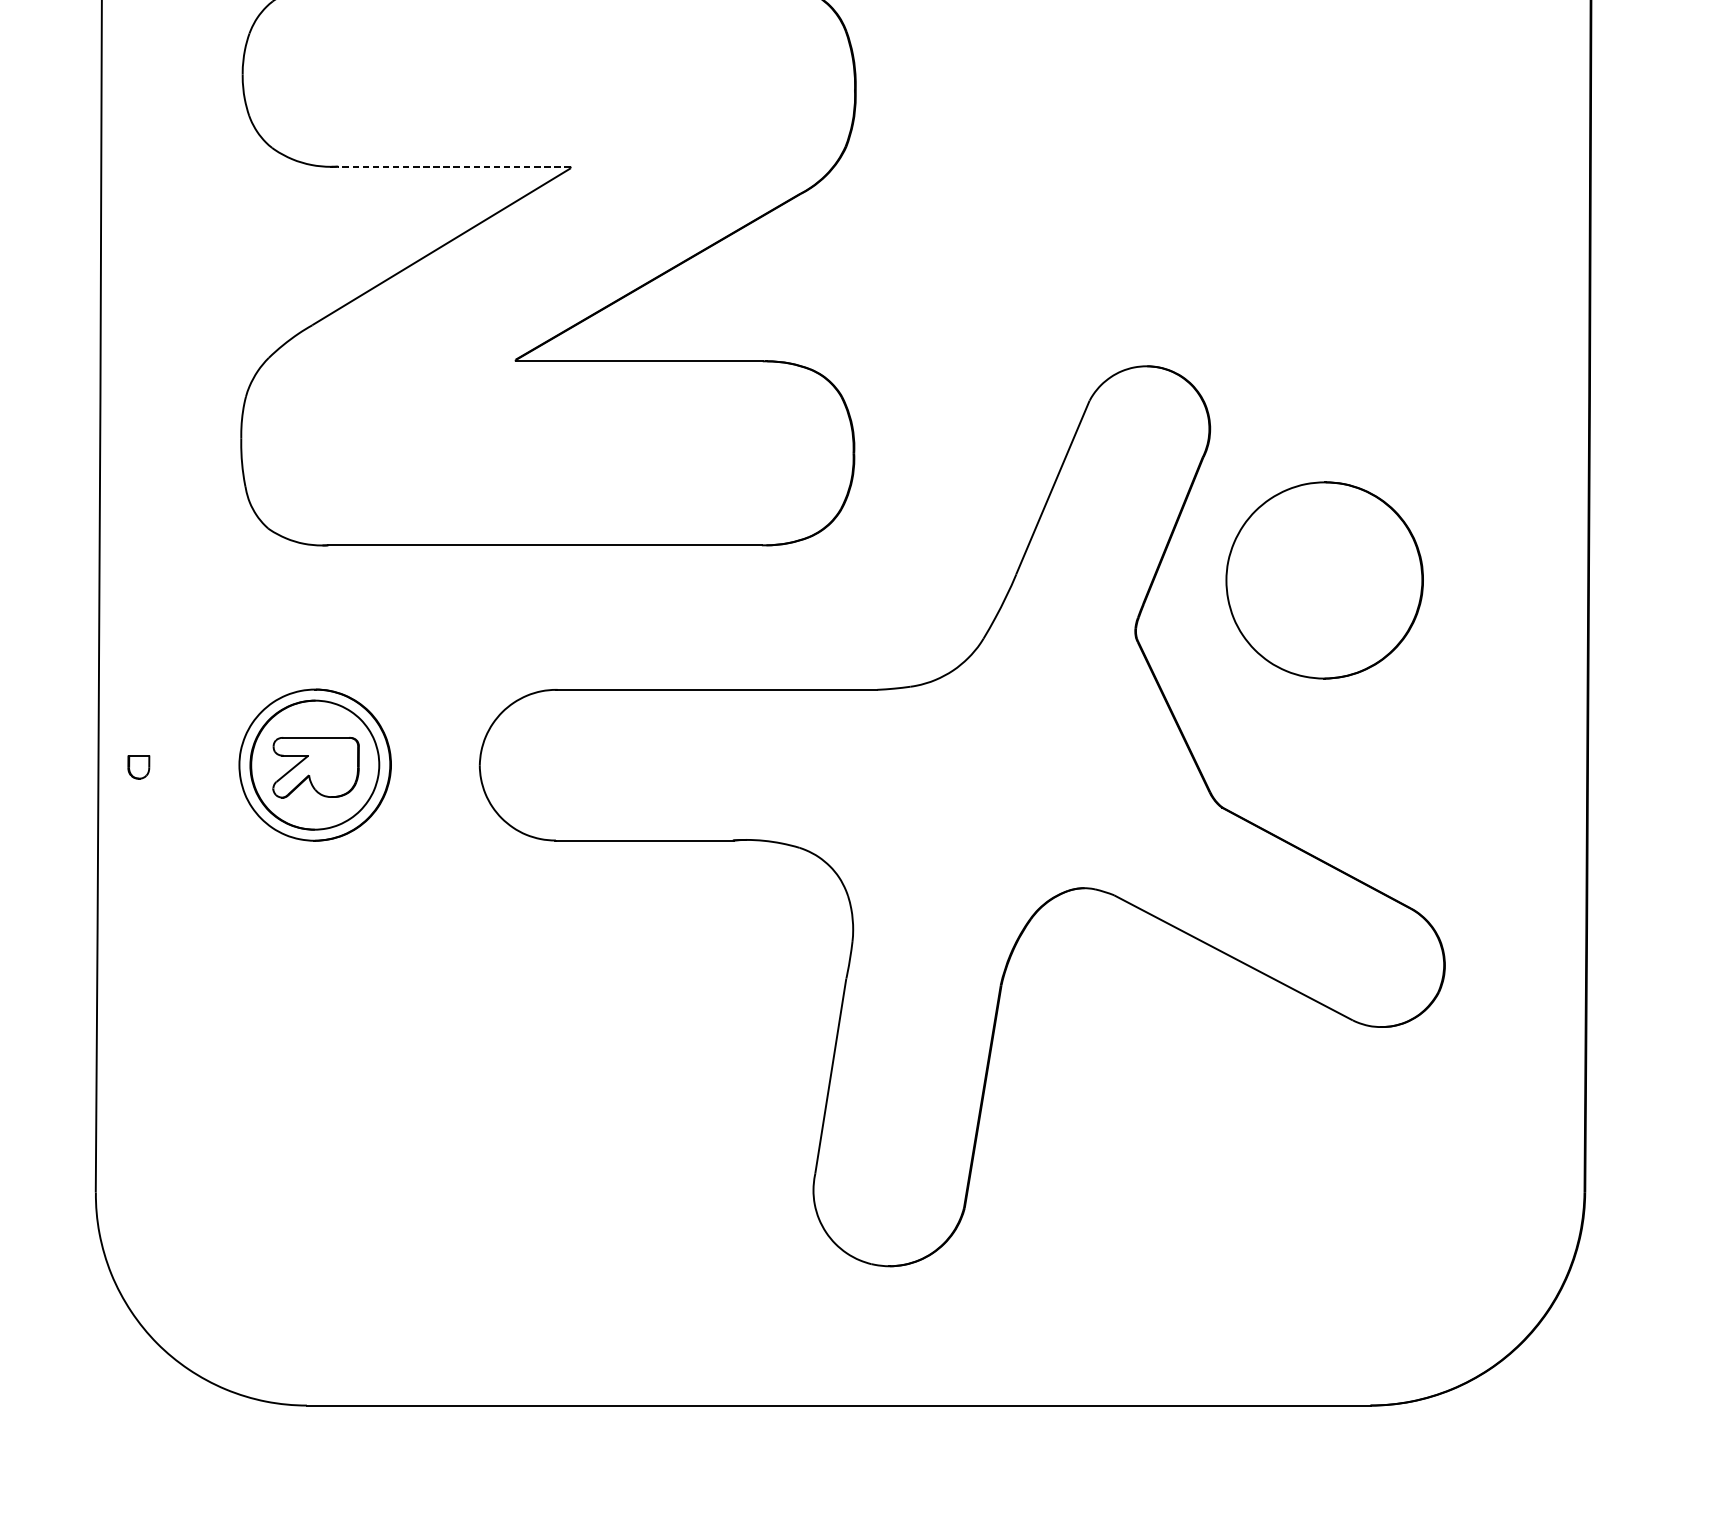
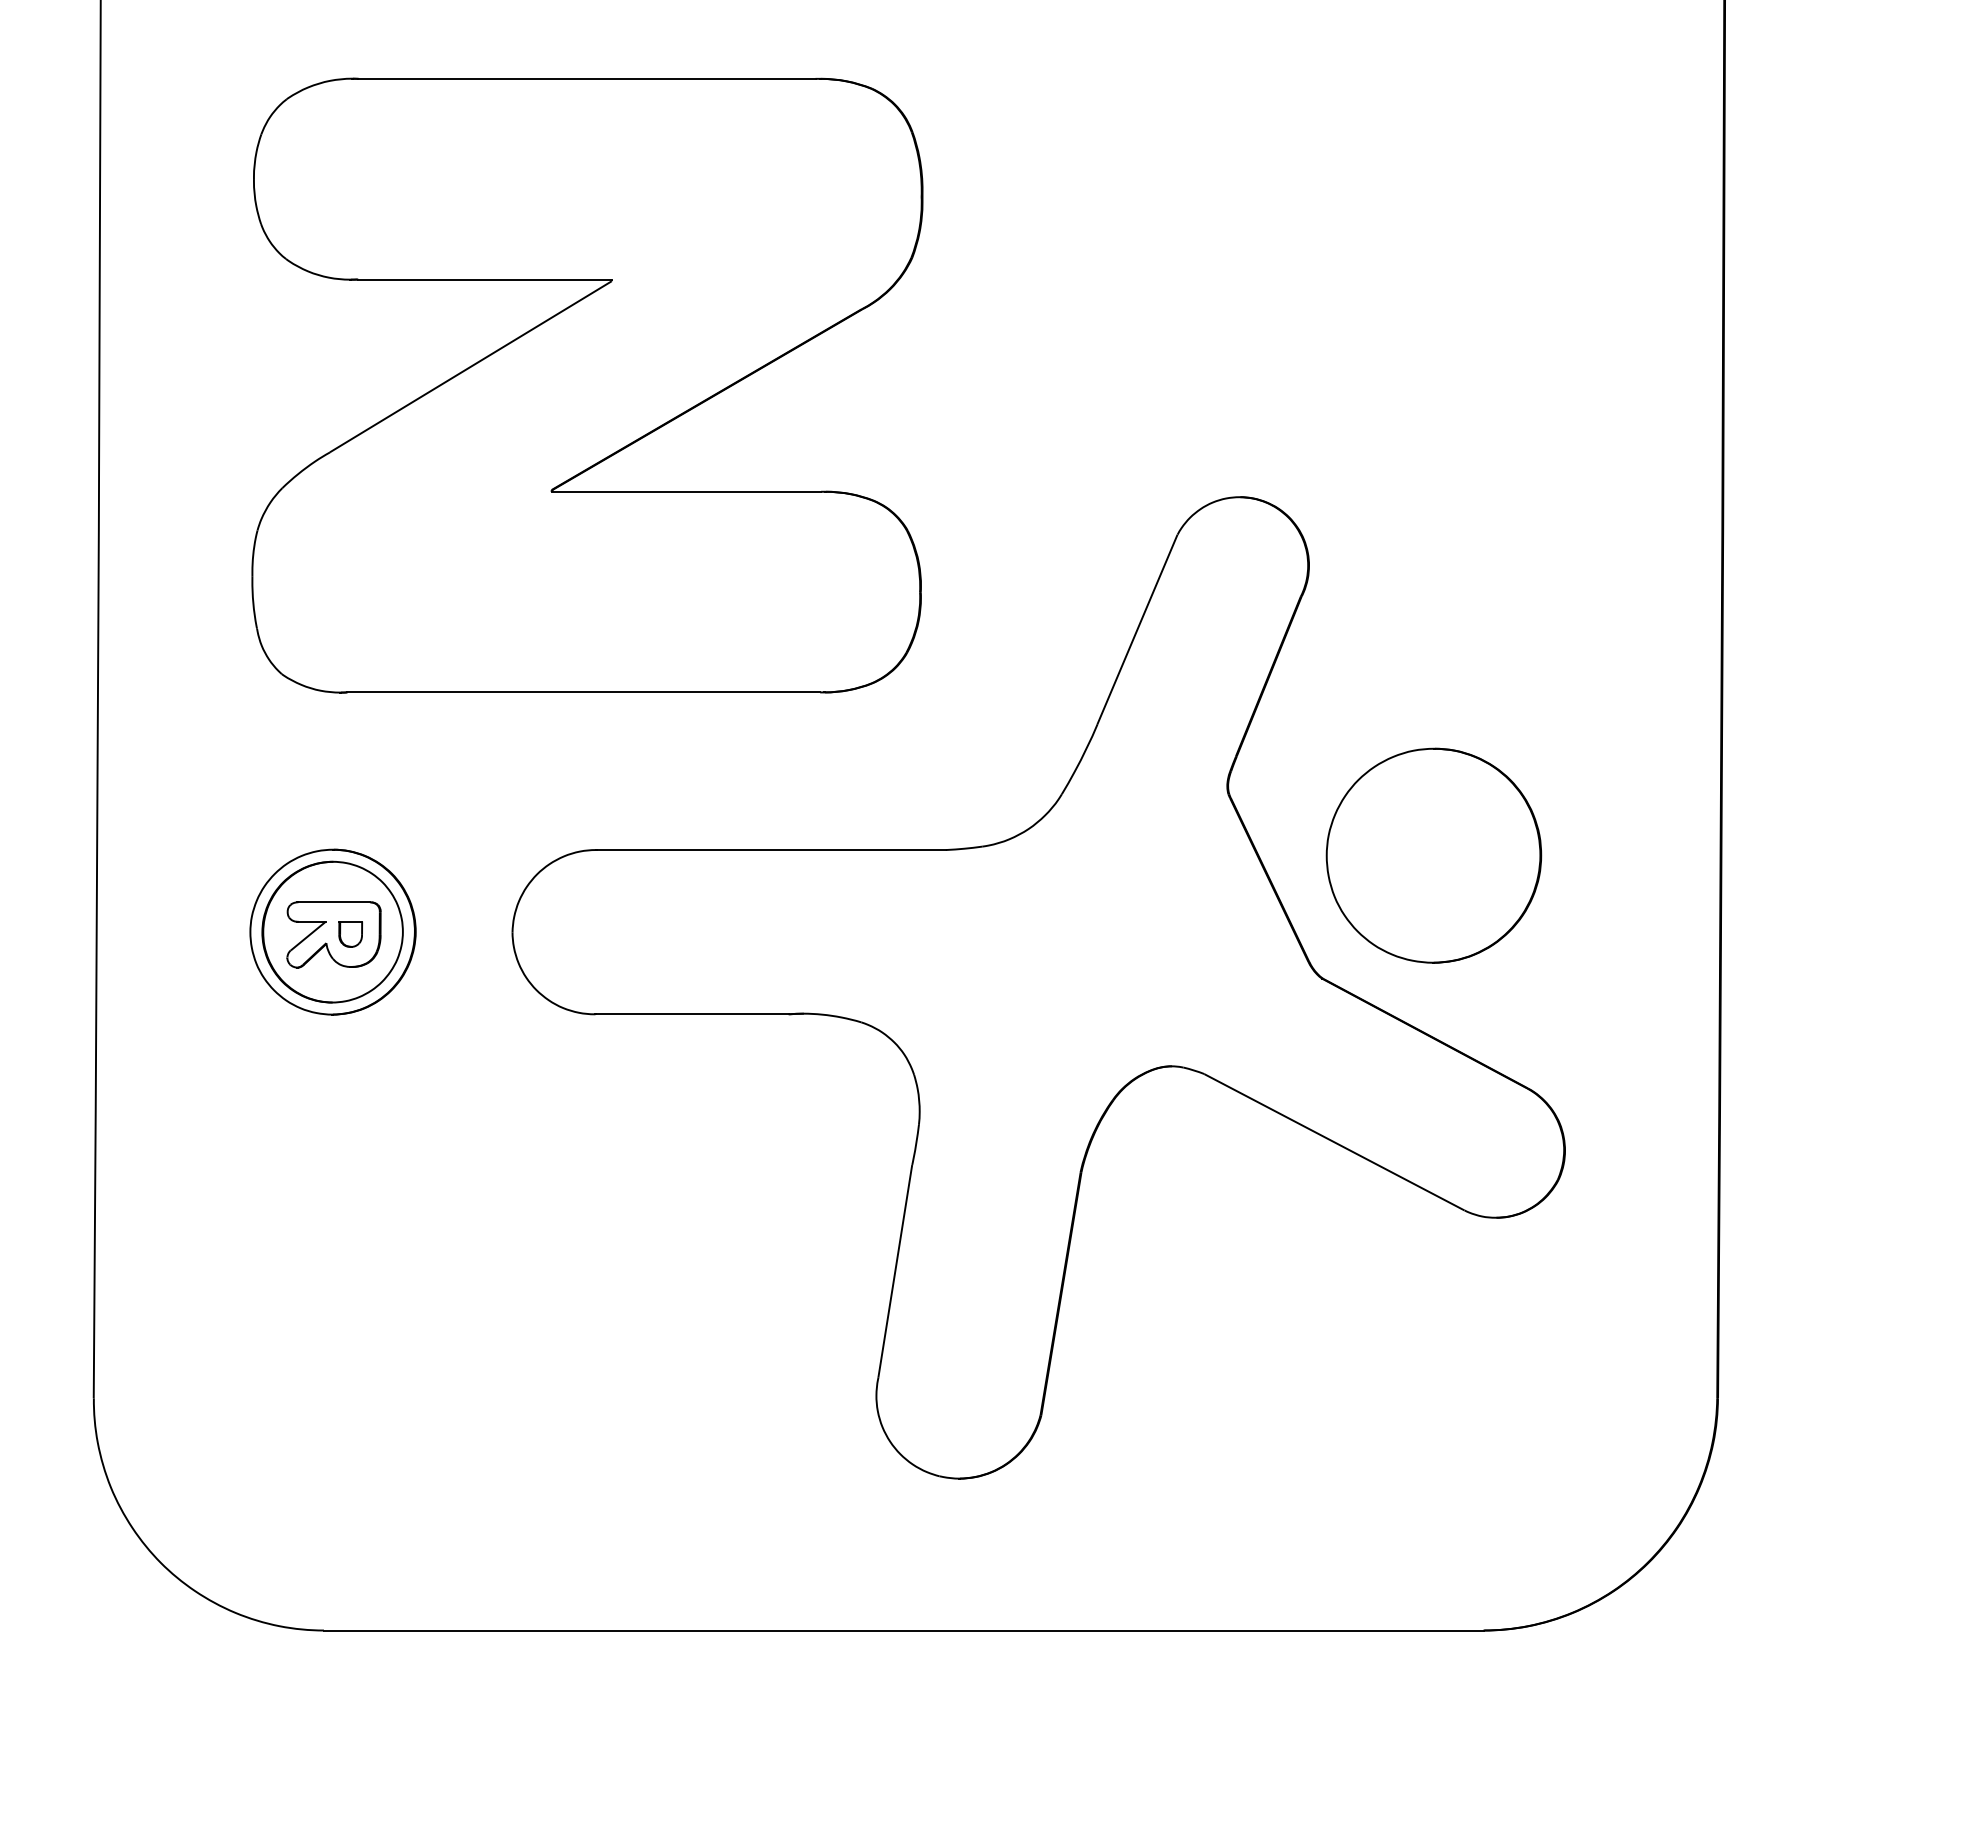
line: (454, 166) -> (484, 279), dashed -> solid
part: (1324, 580) -> (1433, 855), moved
part: (138, 767) -> (350, 934), moved

